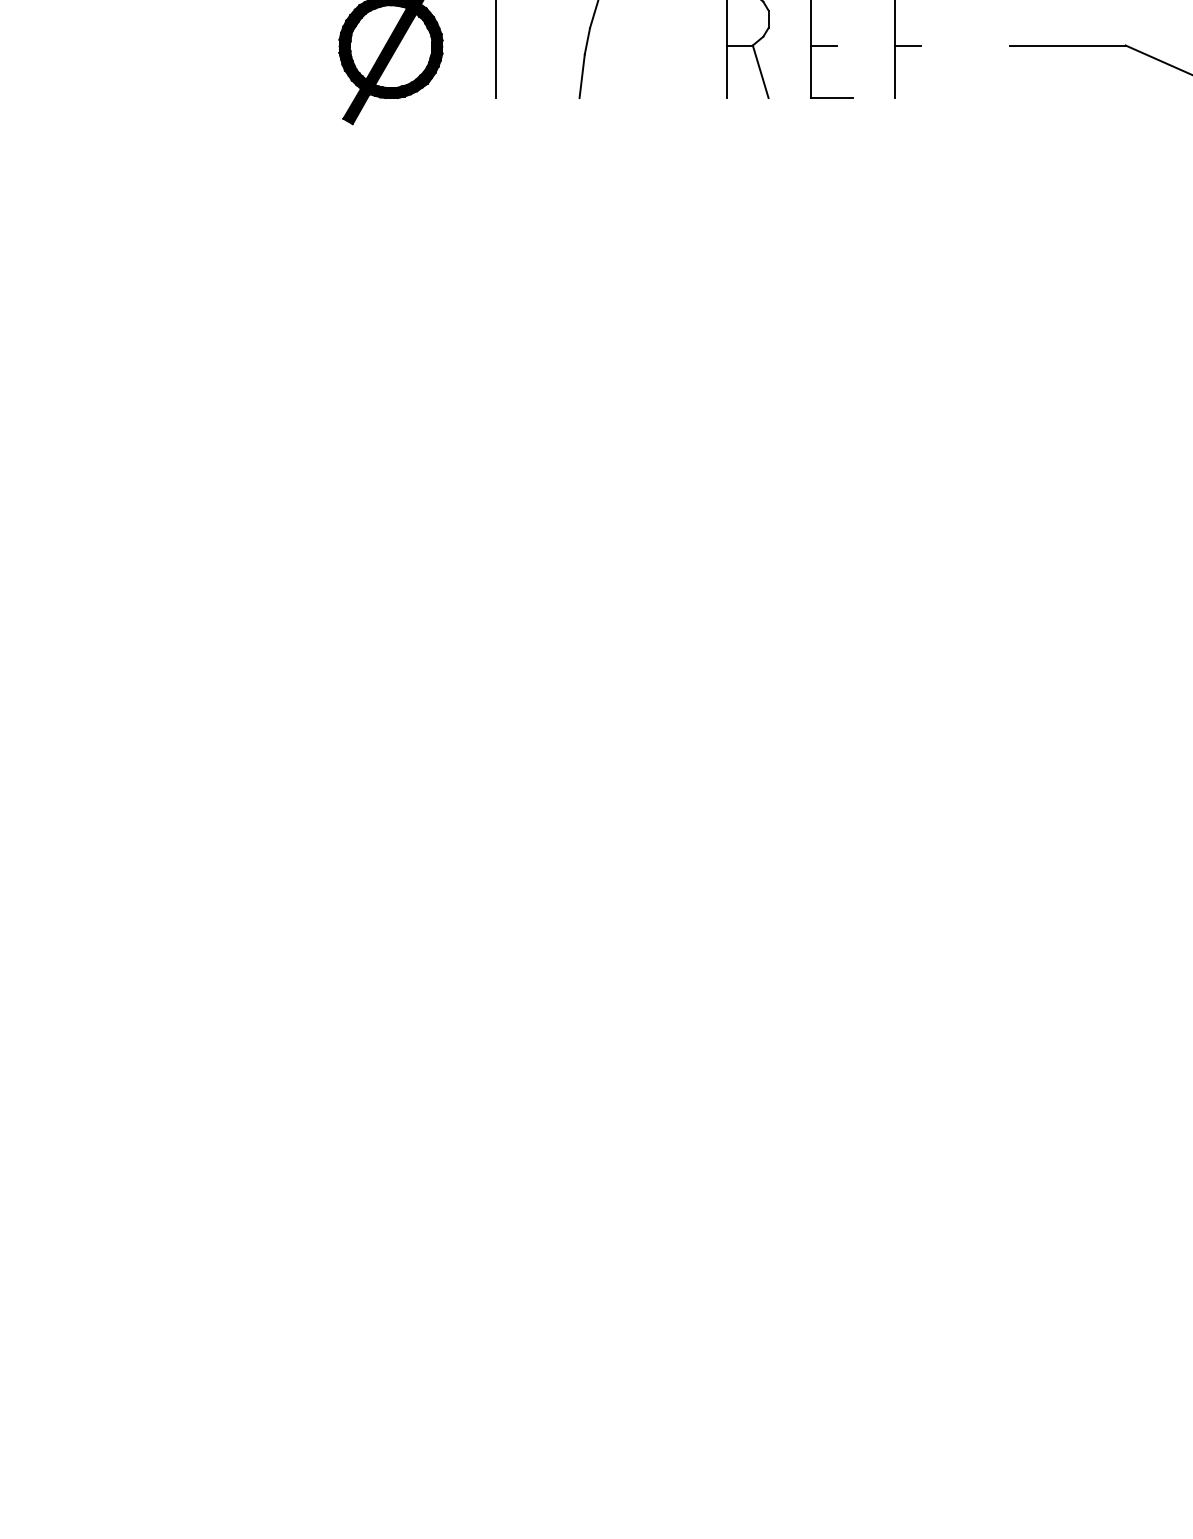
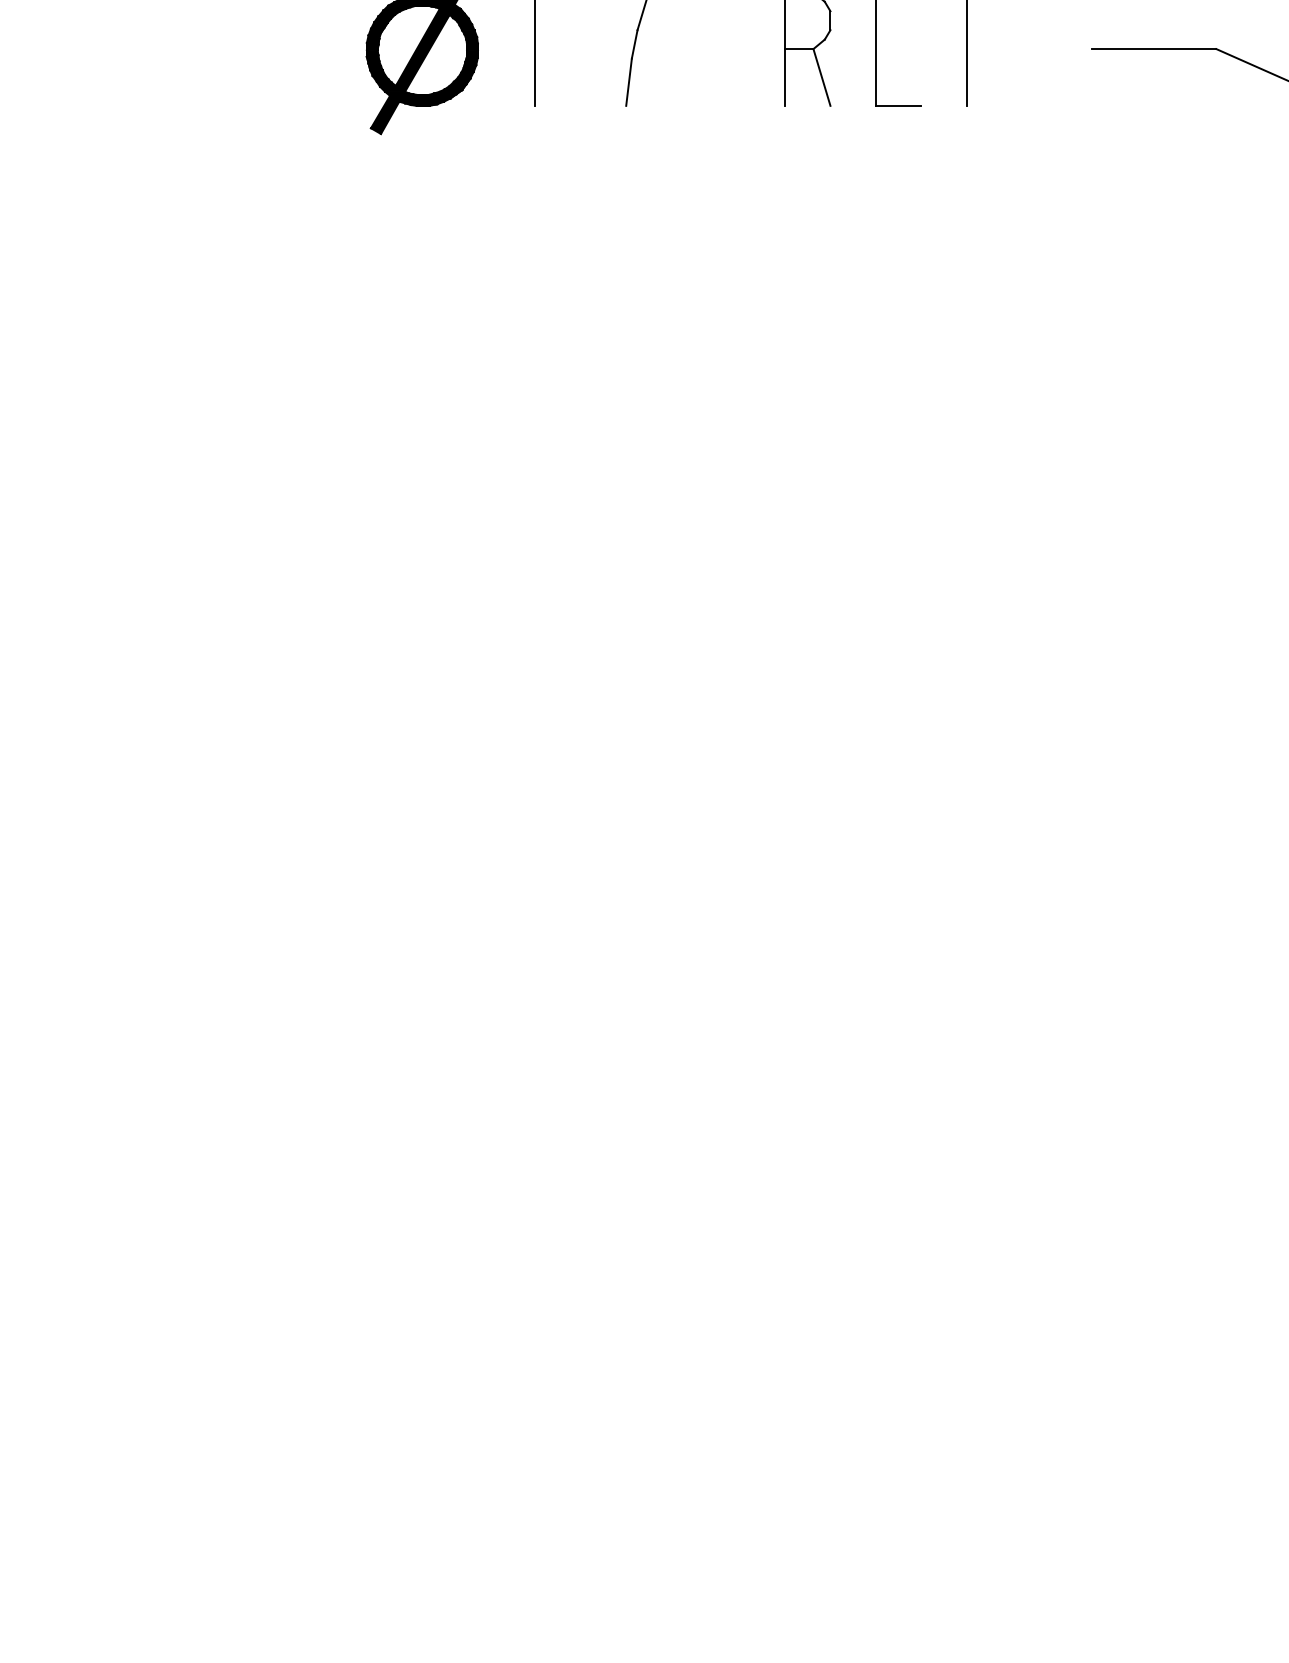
line: (823, 45) -> (889, 49), removed
line: (907, 45) -> (980, 49), removed

